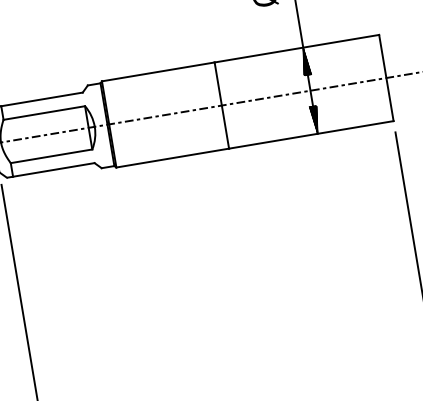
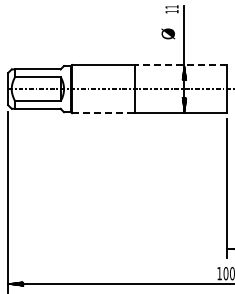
line: (296, 49) -> (180, 65), solid -> dashed
line: (174, 158) -> (104, 113), solid -> dashed

